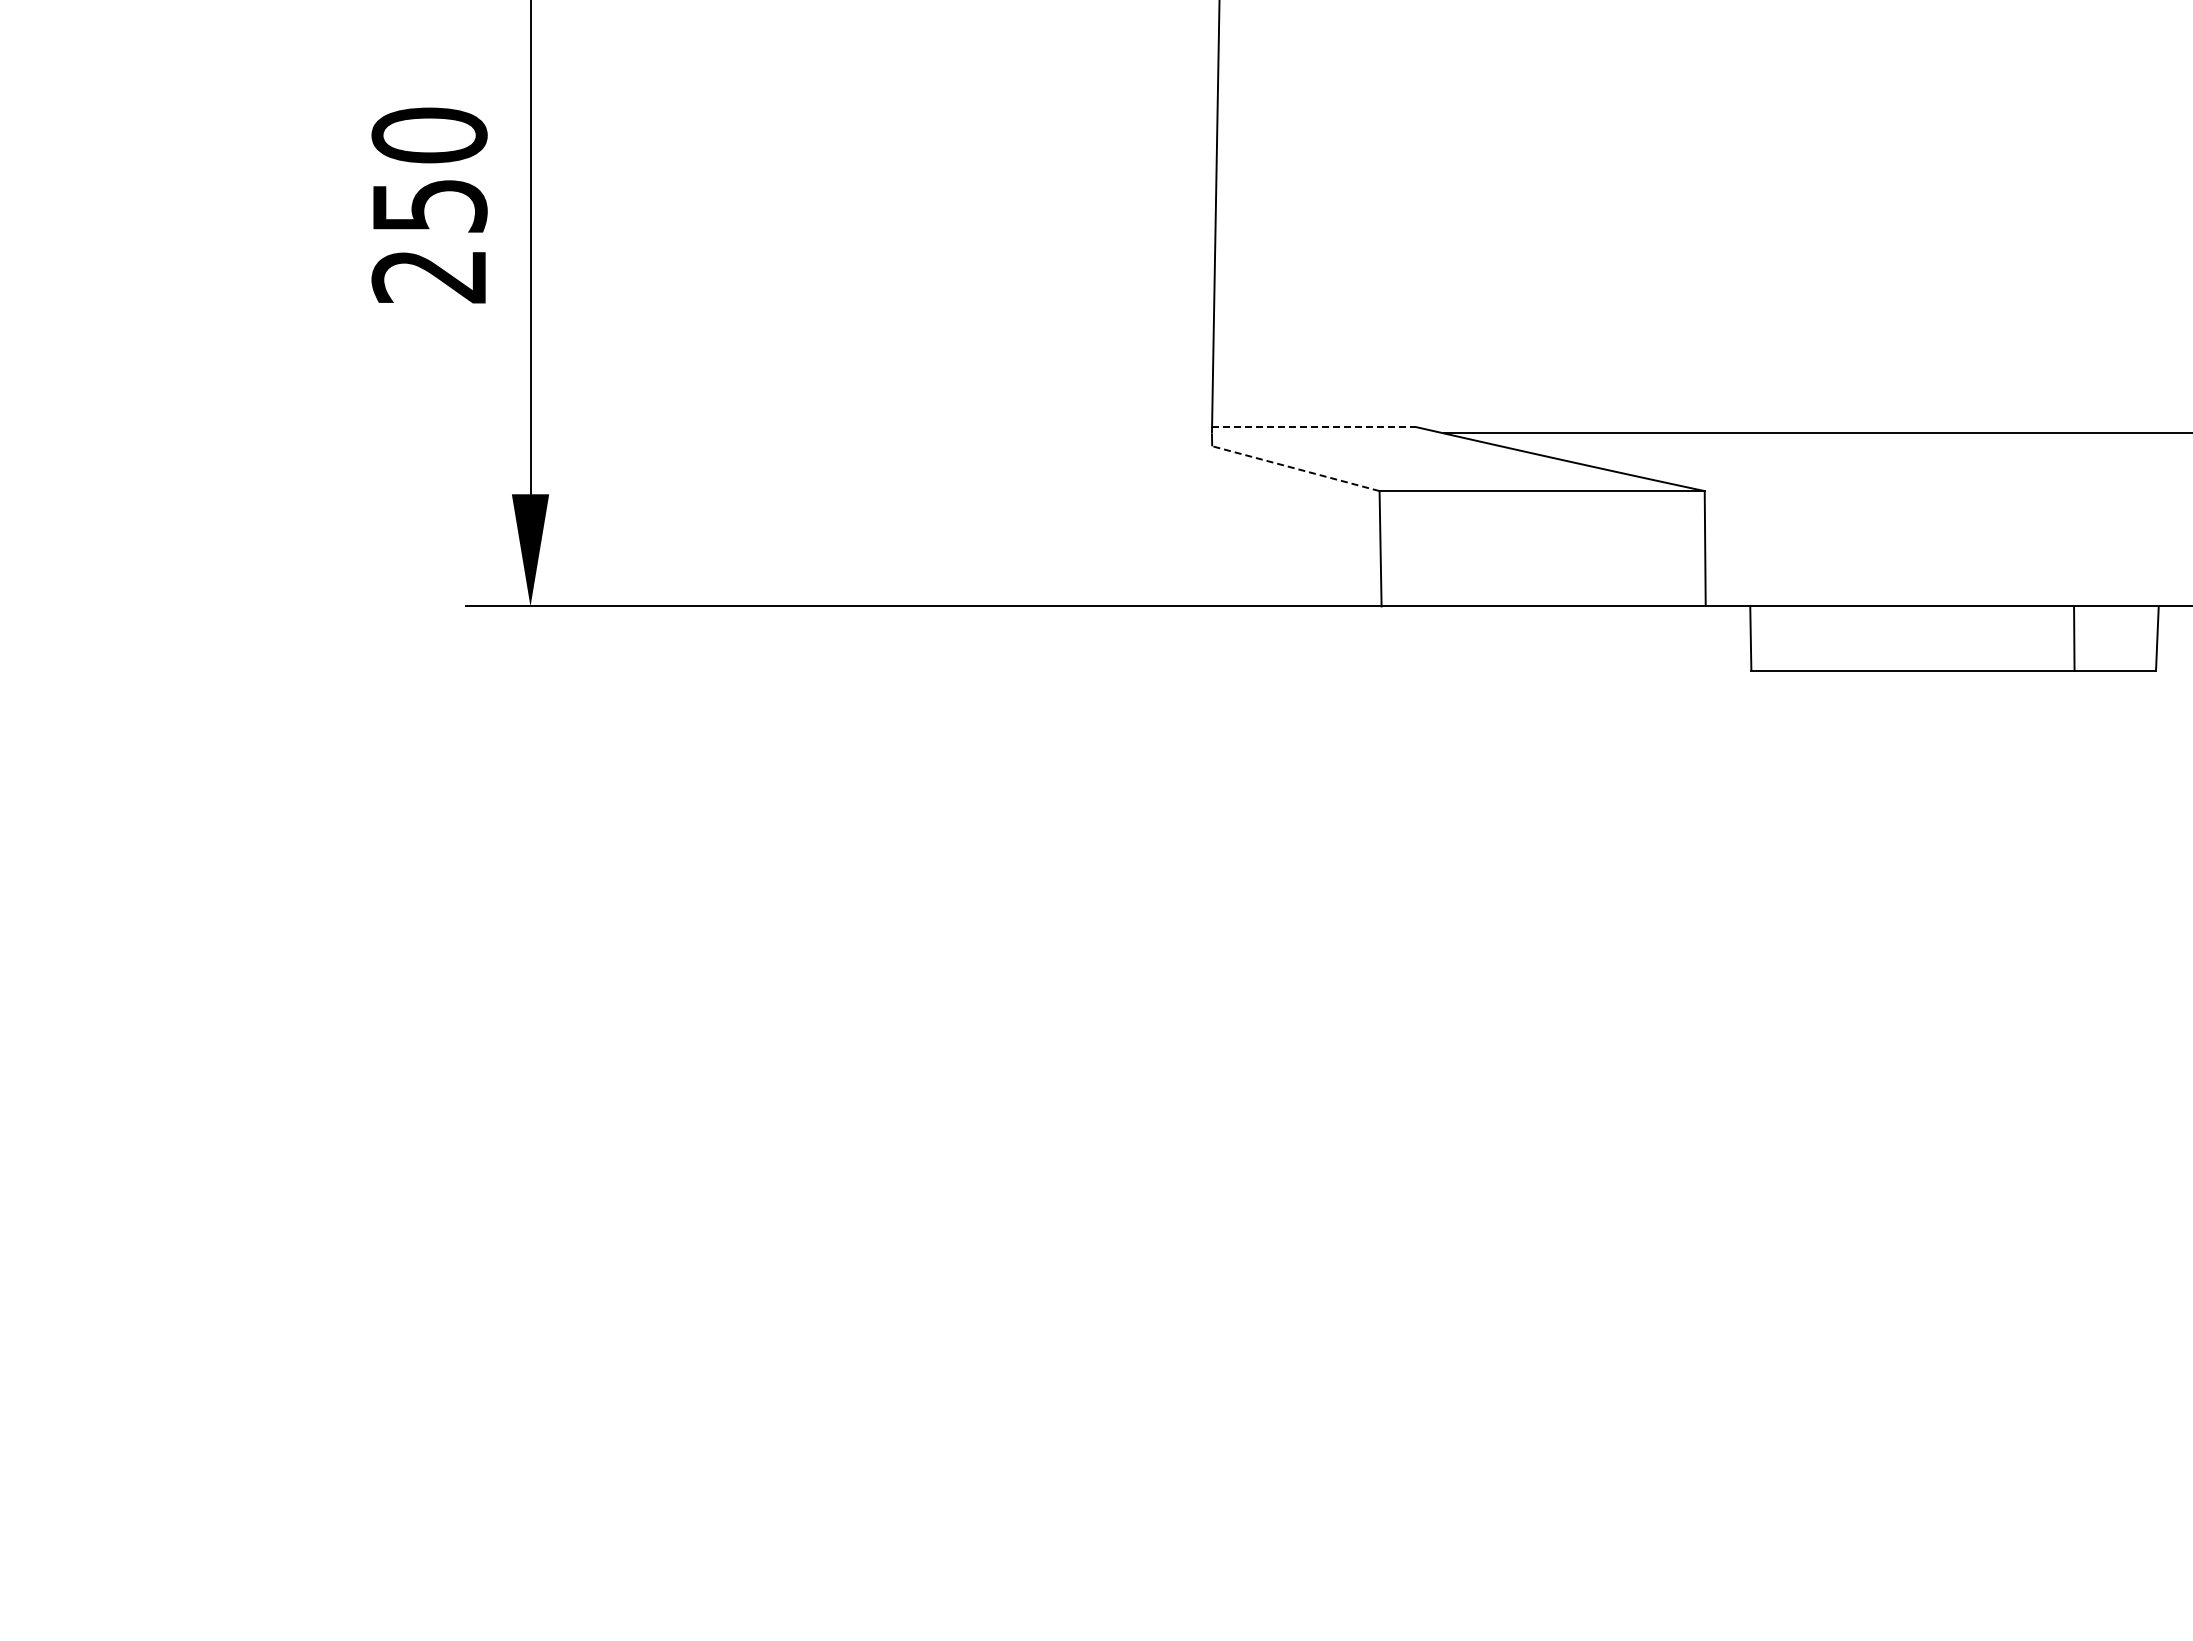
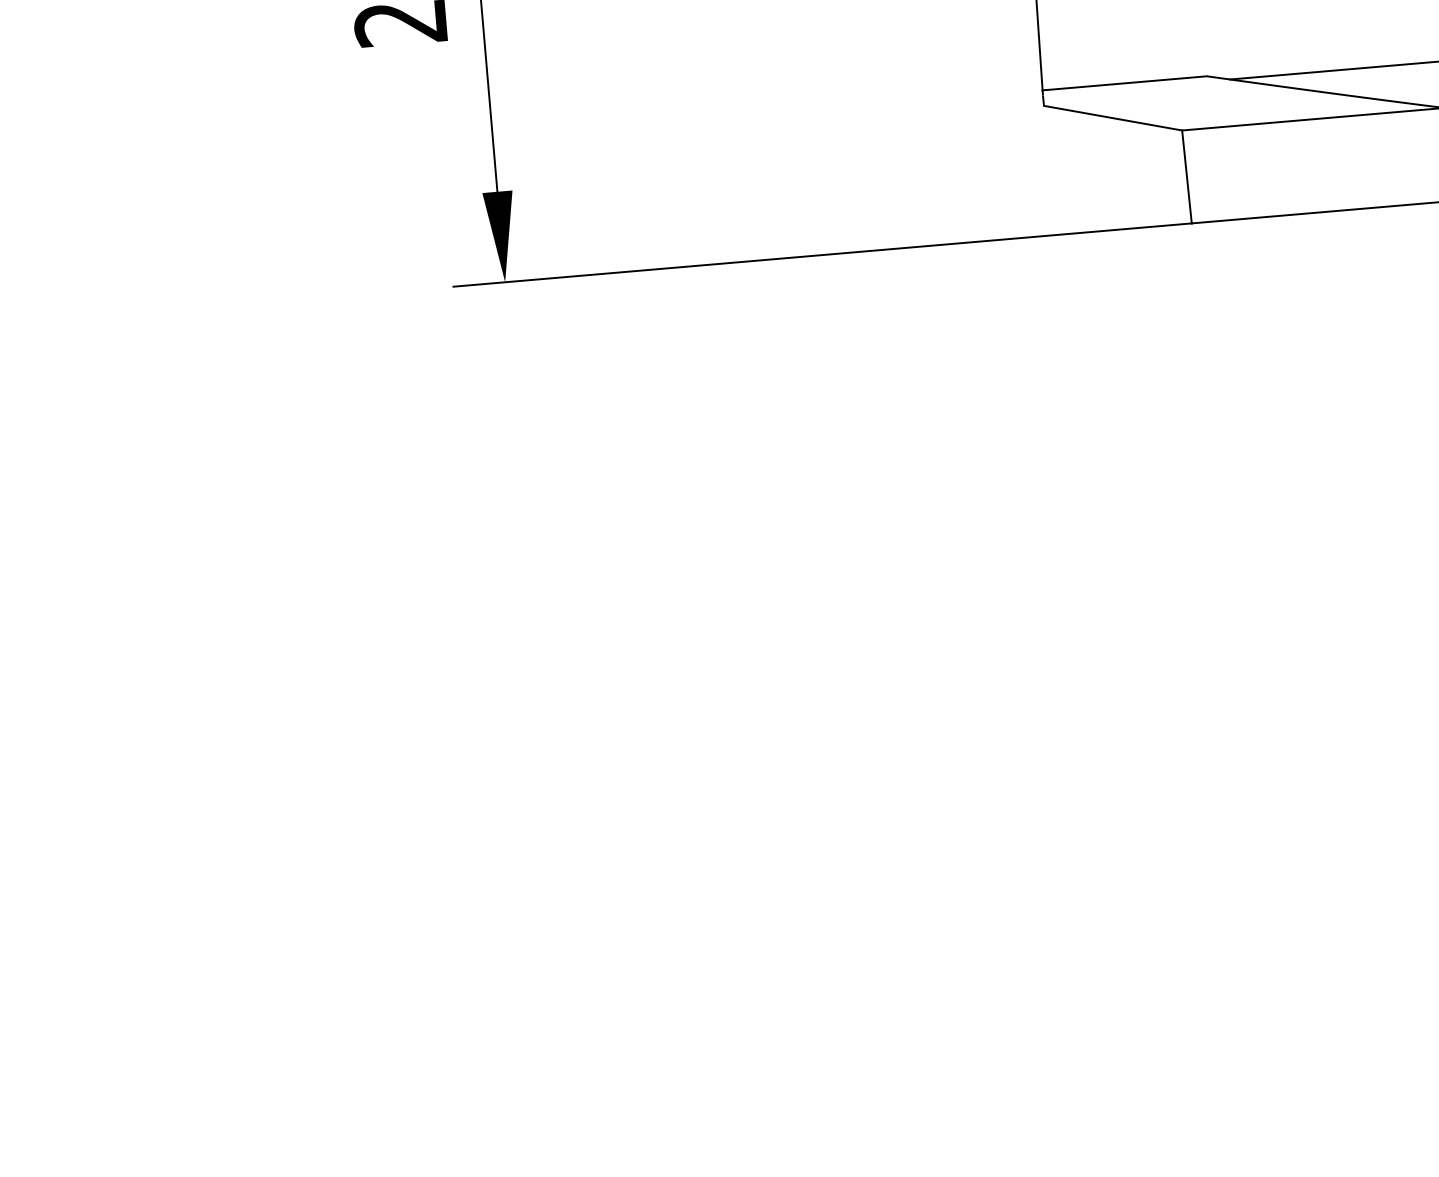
line: (1313, 427) -> (1124, 83), dashed -> solid
line: (1295, 468) -> (1112, 118), dashed -> solid

